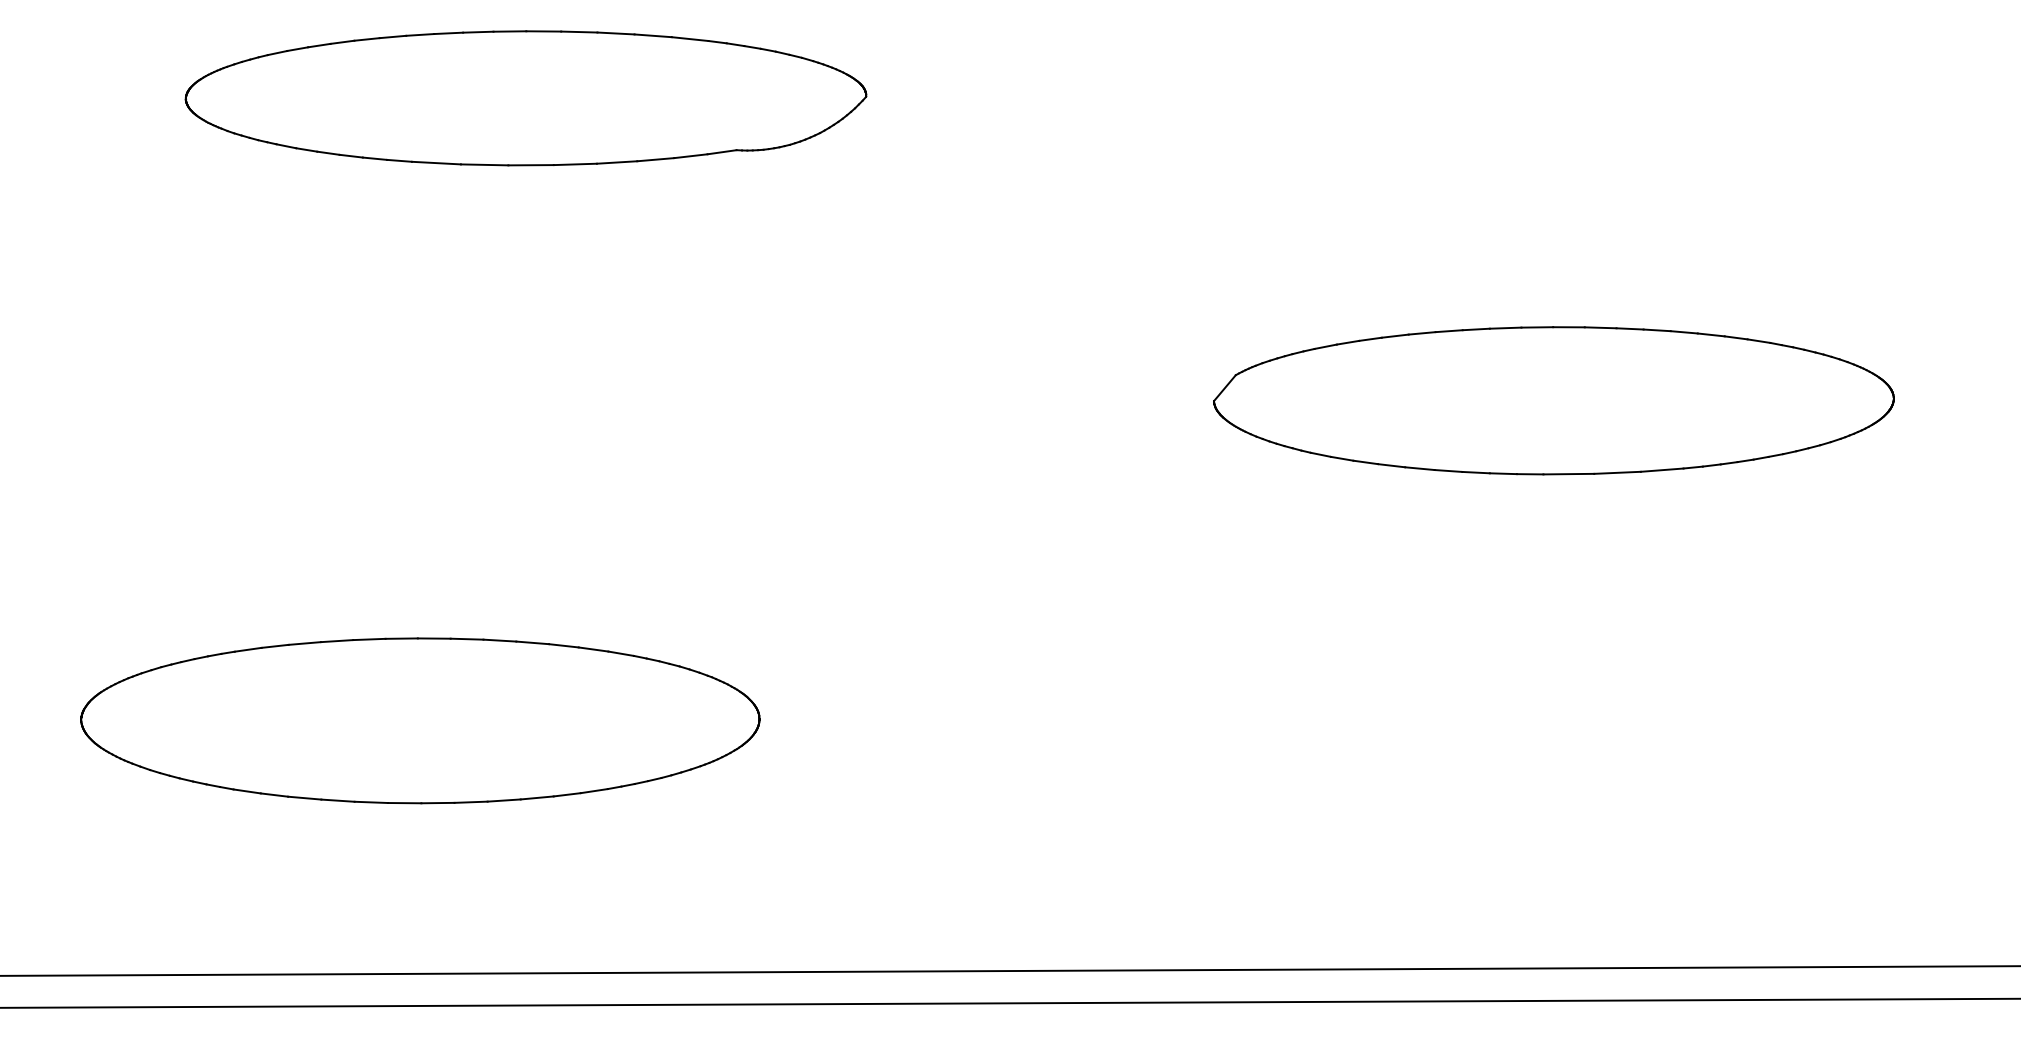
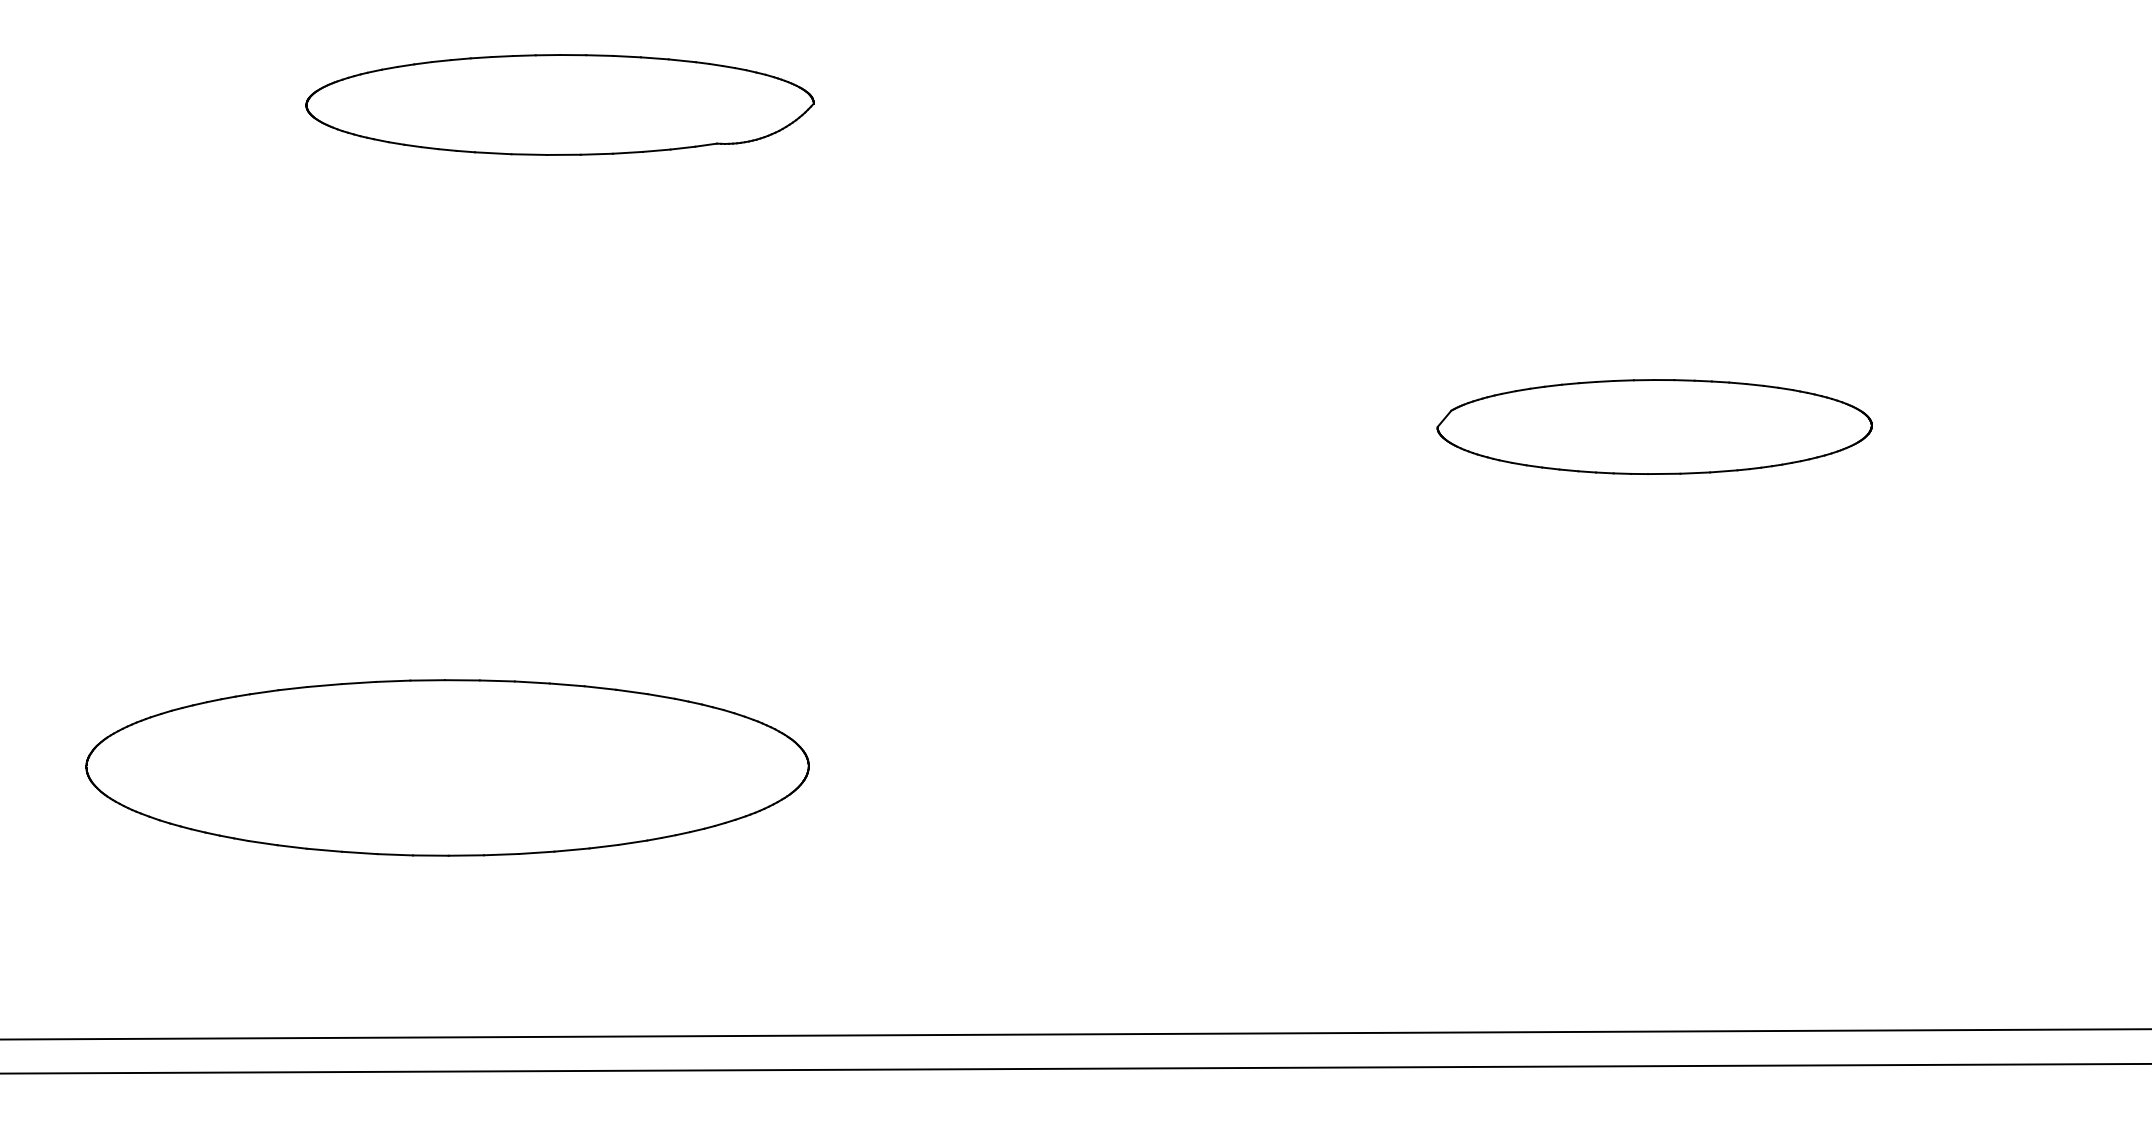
part: (525, 97) -> (559, 104), size x0.7
part: (1553, 400) -> (1654, 426), size x0.6

